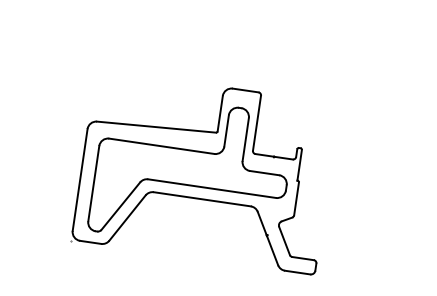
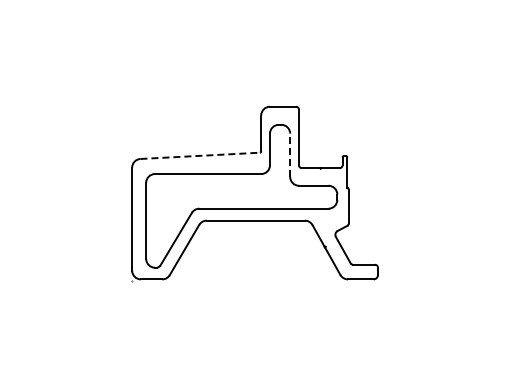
line: (156, 126) -> (200, 155), solid -> dashed
line: (246, 139) -> (290, 155), solid -> dashed

